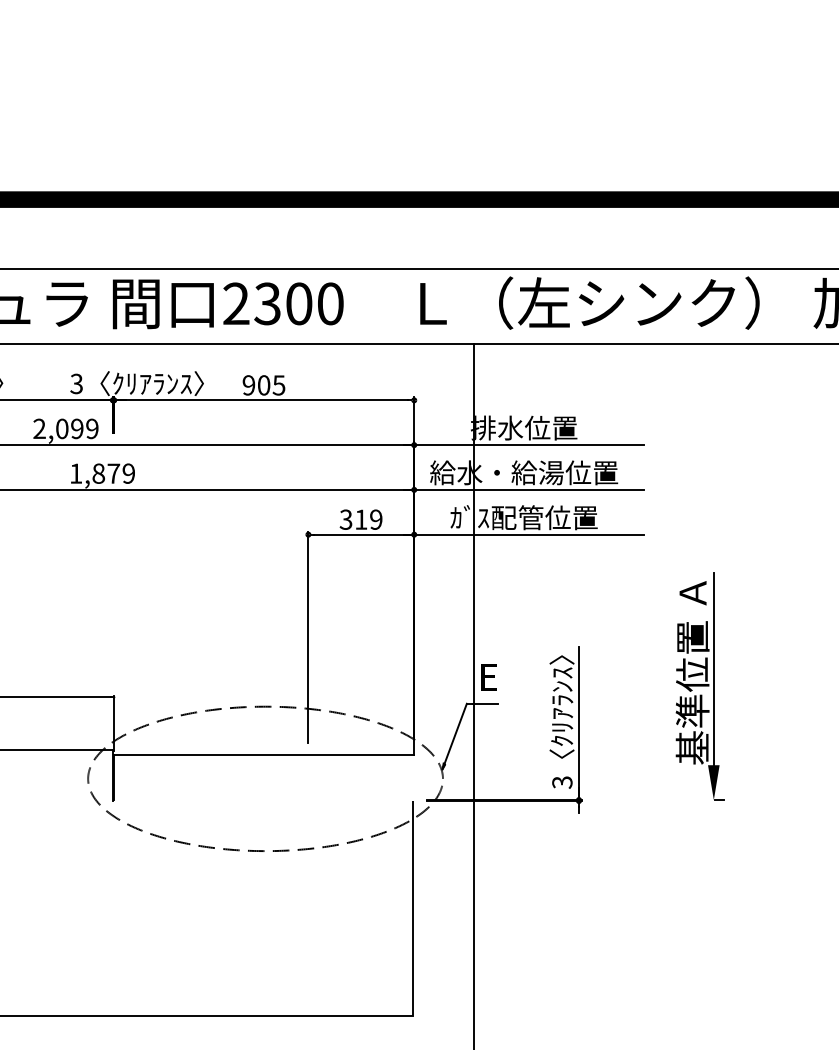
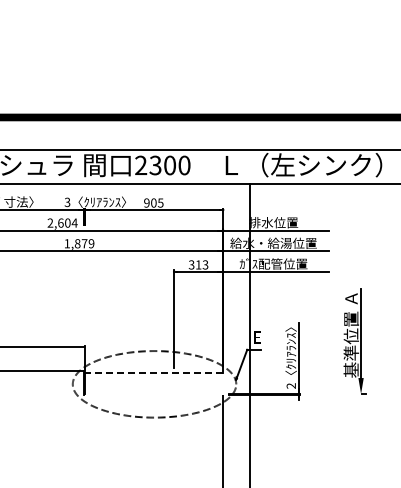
text: (76, 427) -> (67, 222), 2,099 -> 2,604
text: (376, 518) -> (205, 264), 319 -> 313
line: (263, 755) -> (153, 373), solid -> dashed
text: (562, 781) -> (291, 385), 3 -> 2

